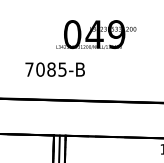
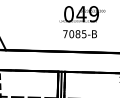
text: (54, 70) -> (79, 34), moved

